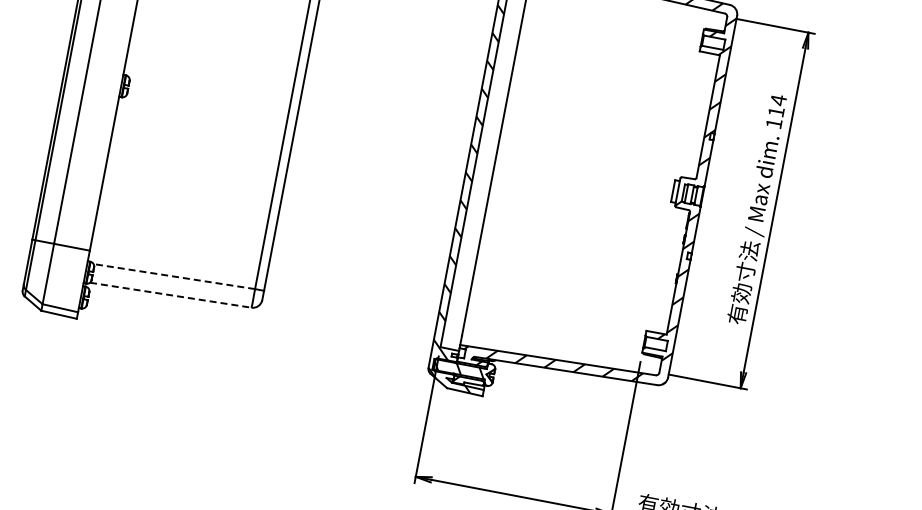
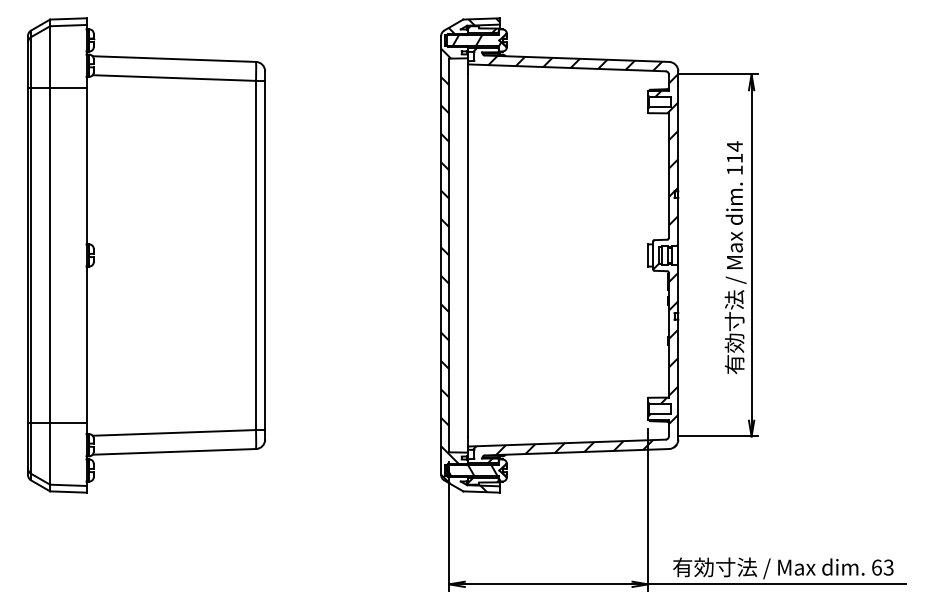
line: (174, 276) -> (174, 432), dashed -> solid
line: (170, 294) -> (174, 451), dashed -> solid

